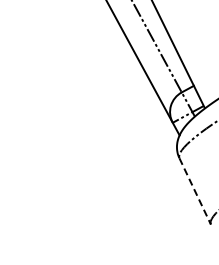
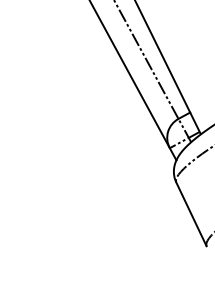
line: (195, 191) -> (191, 214), dashed -> solid

